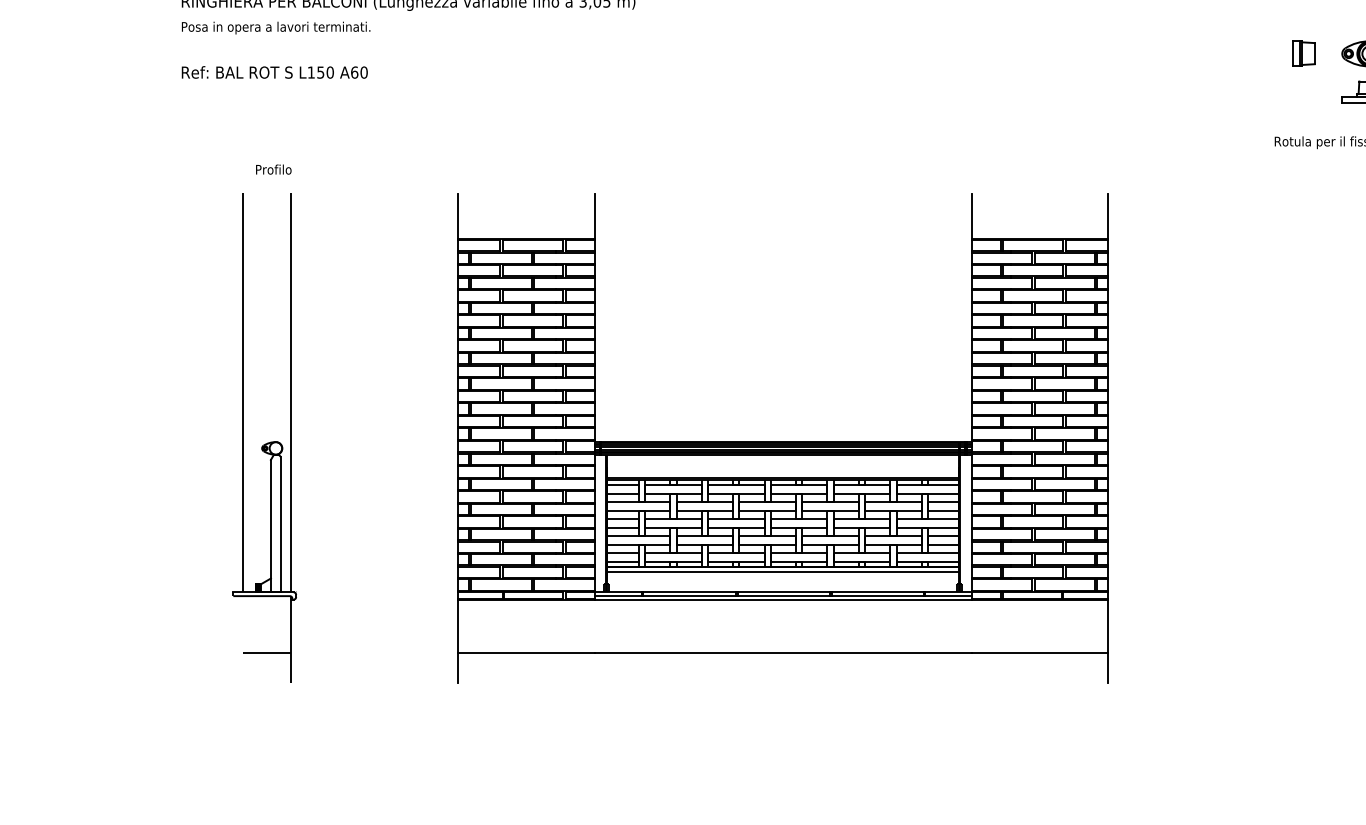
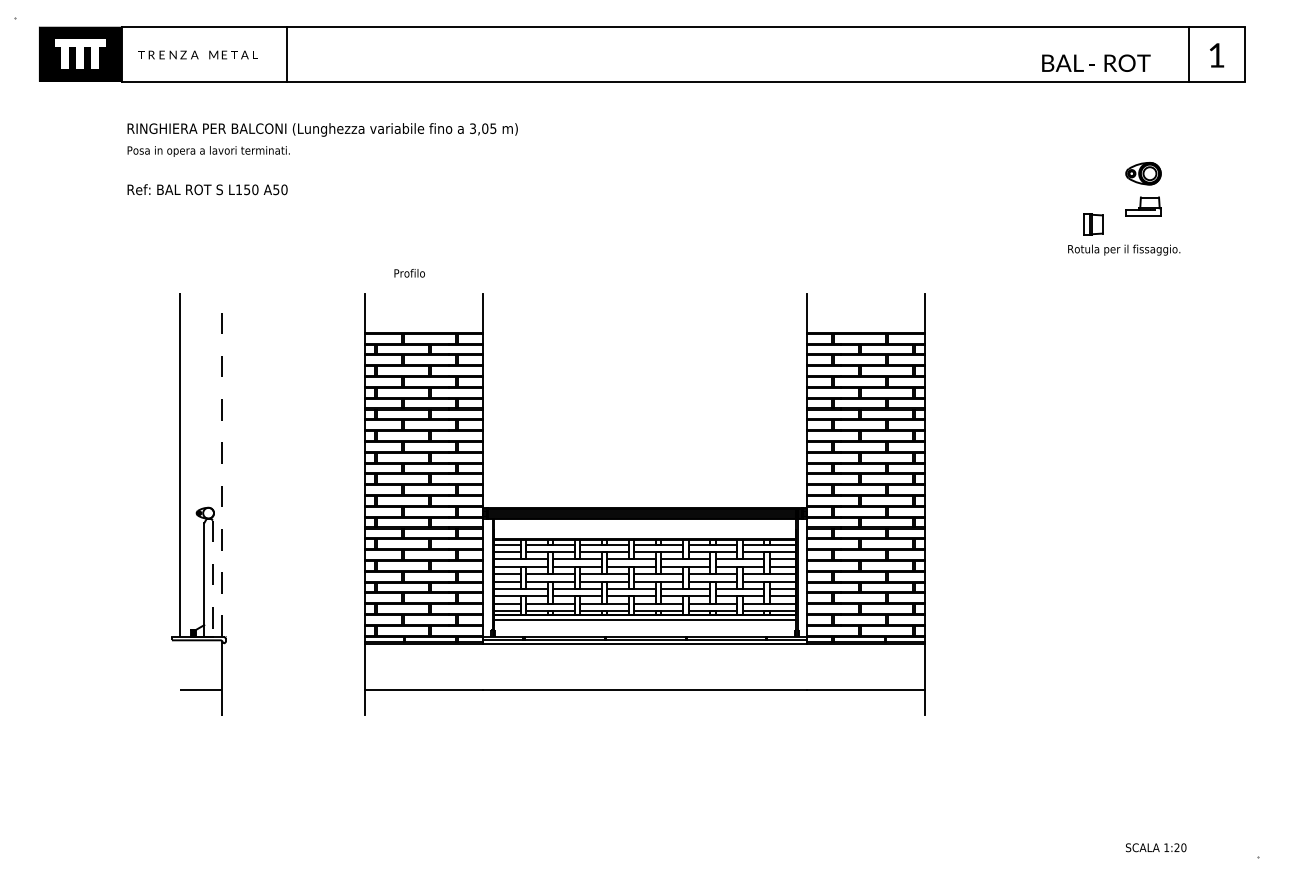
part: (1304, 53) -> (1093, 224), moved
text: (354, 72) -> (276, 189), A60 -> A50
text: (273, 169) -> (409, 273), moved
line: (290, 392) -> (221, 465), solid -> dashed
line: (280, 525) -> (212, 579), solid -> dashed

